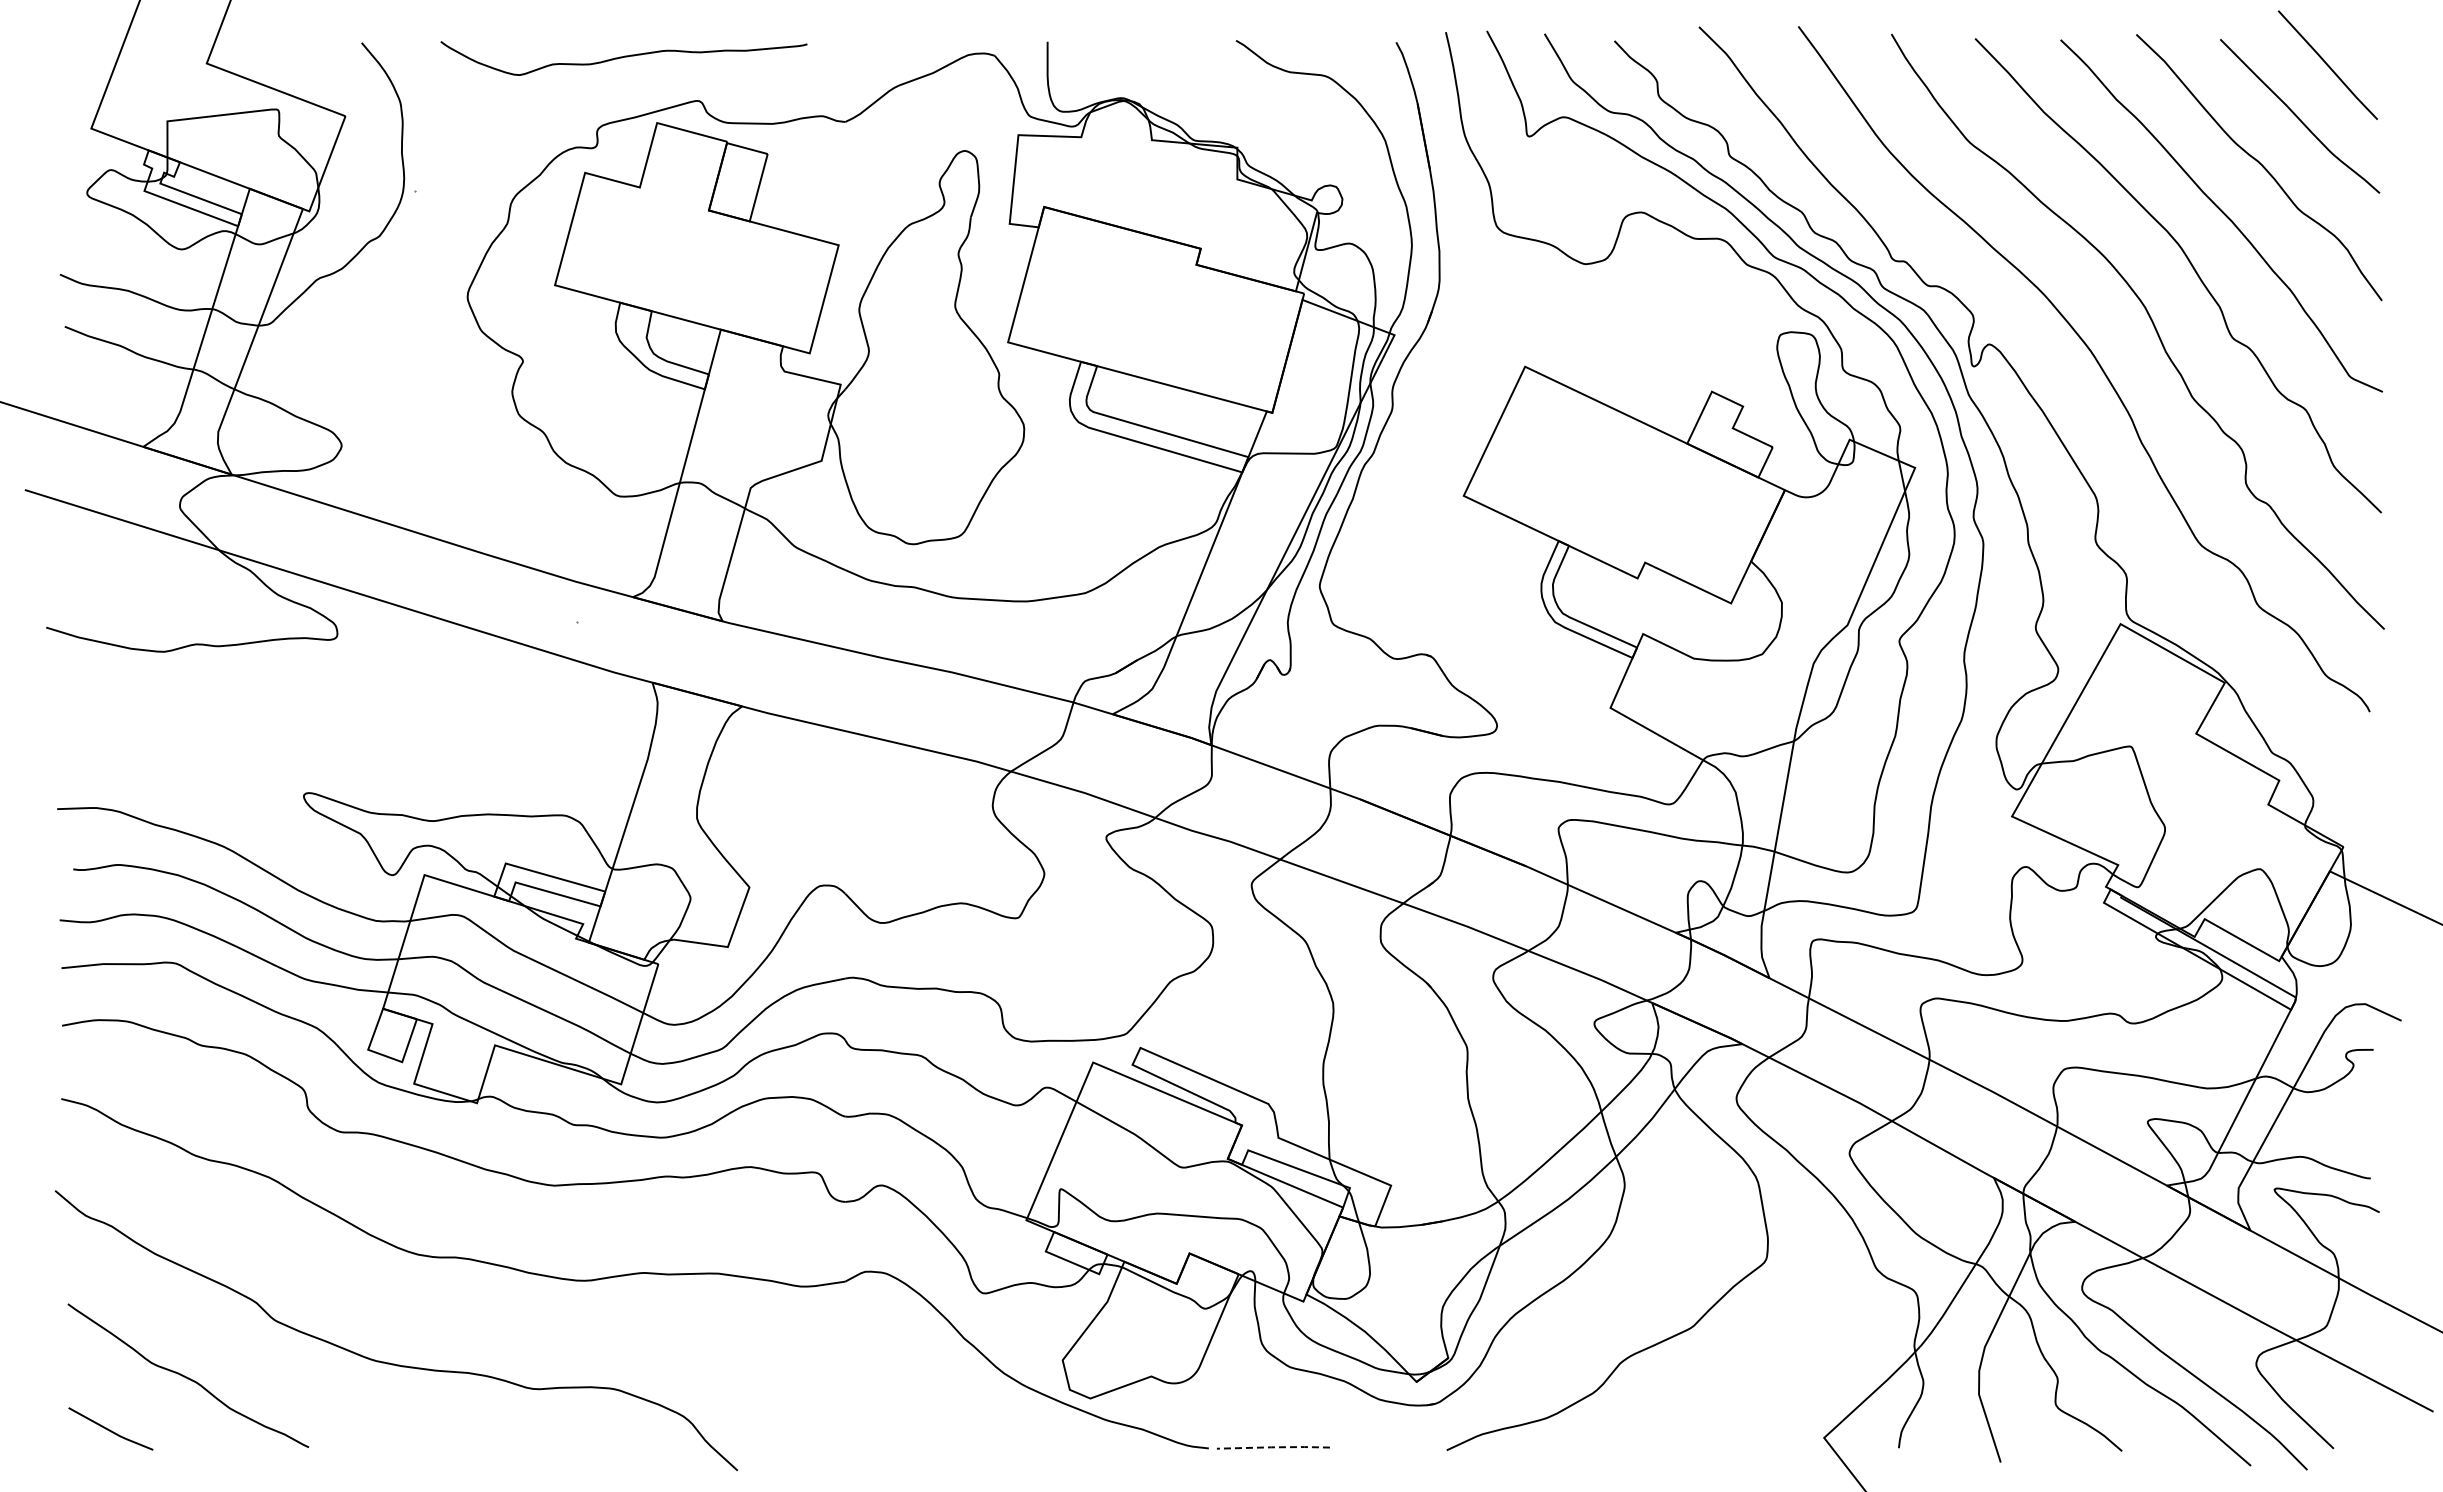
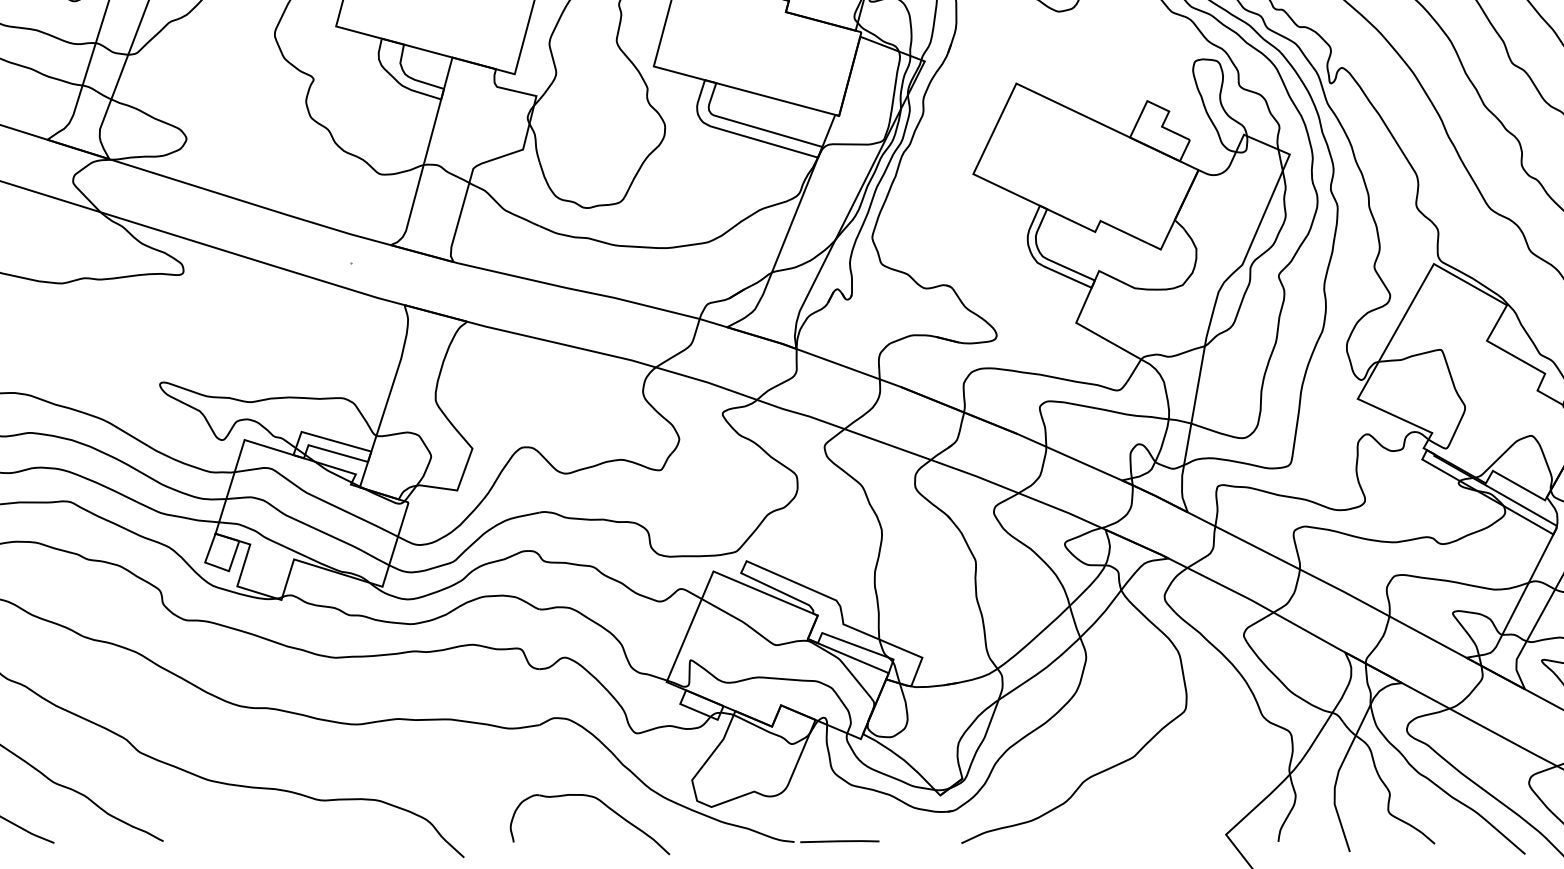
part: (938, 1396) -> (605, 805), added
line: (1273, 1447) -> (839, 841), dashed -> solid

